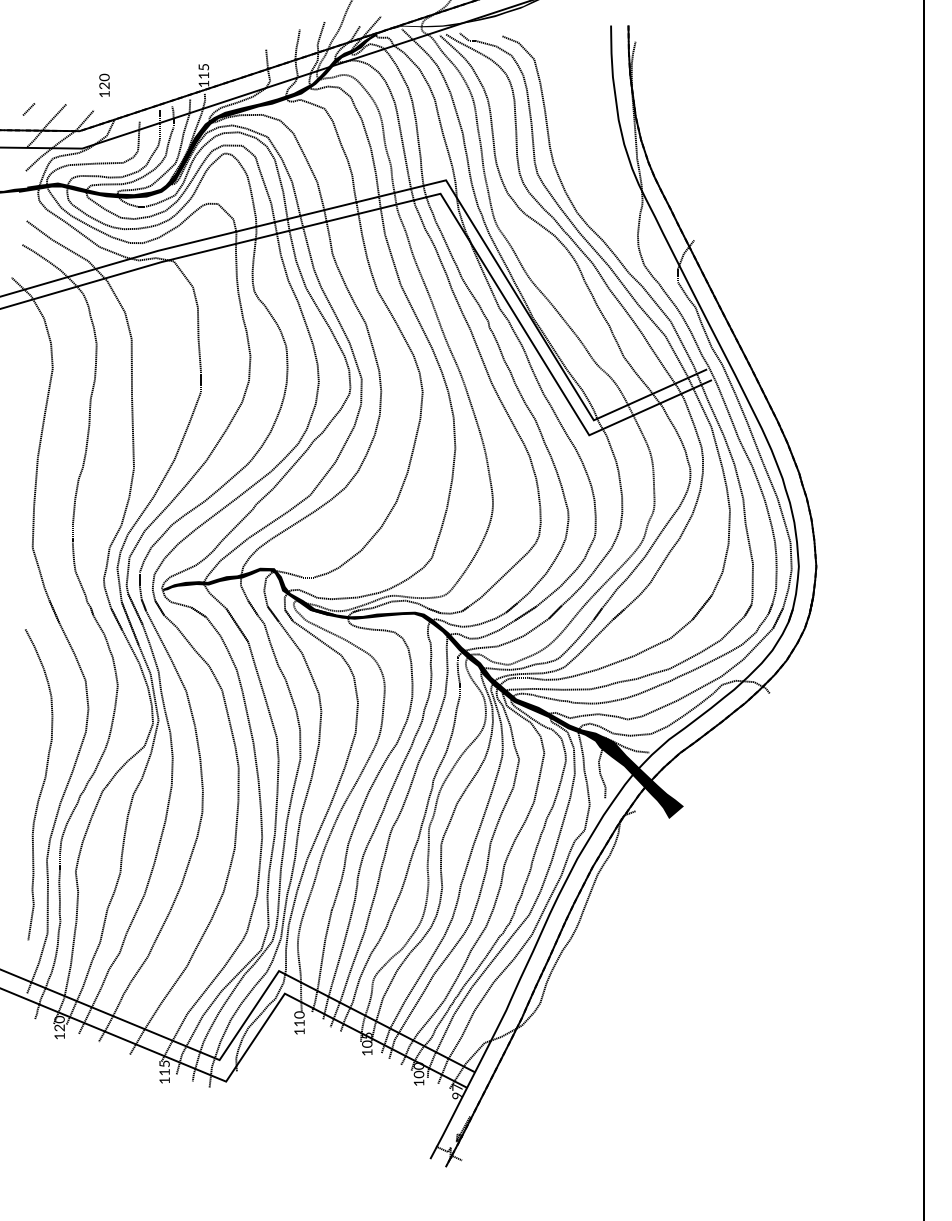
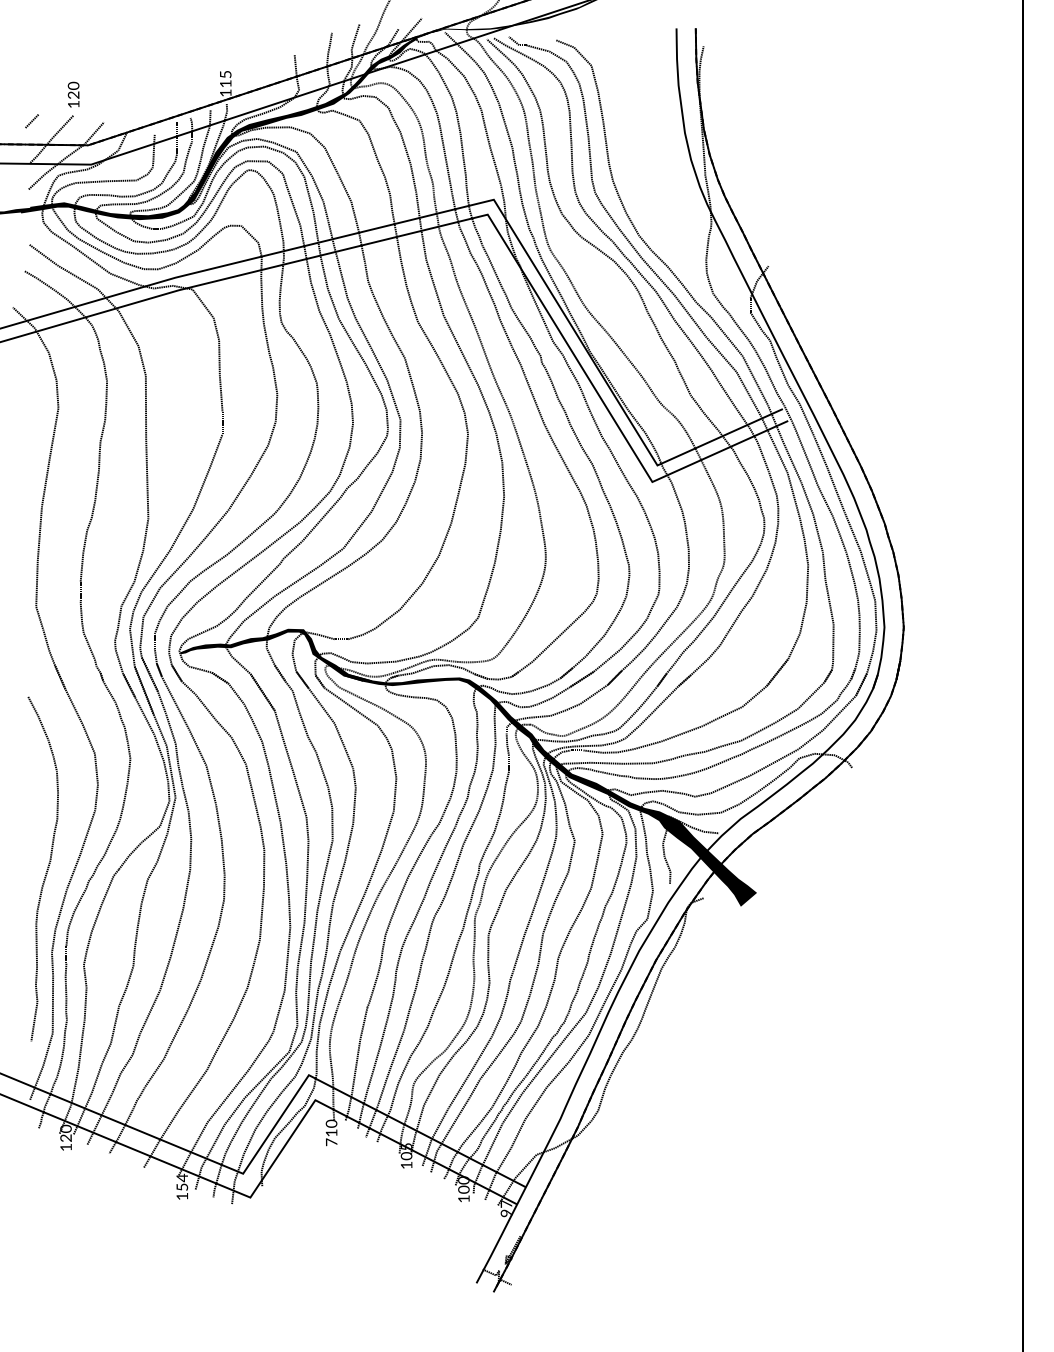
text: (104, 84) -> (73, 93), moved
text: (299, 1031) -> (331, 1142), 110 -> 710
text: (164, 1067) -> (182, 1181), 115 -> 154

